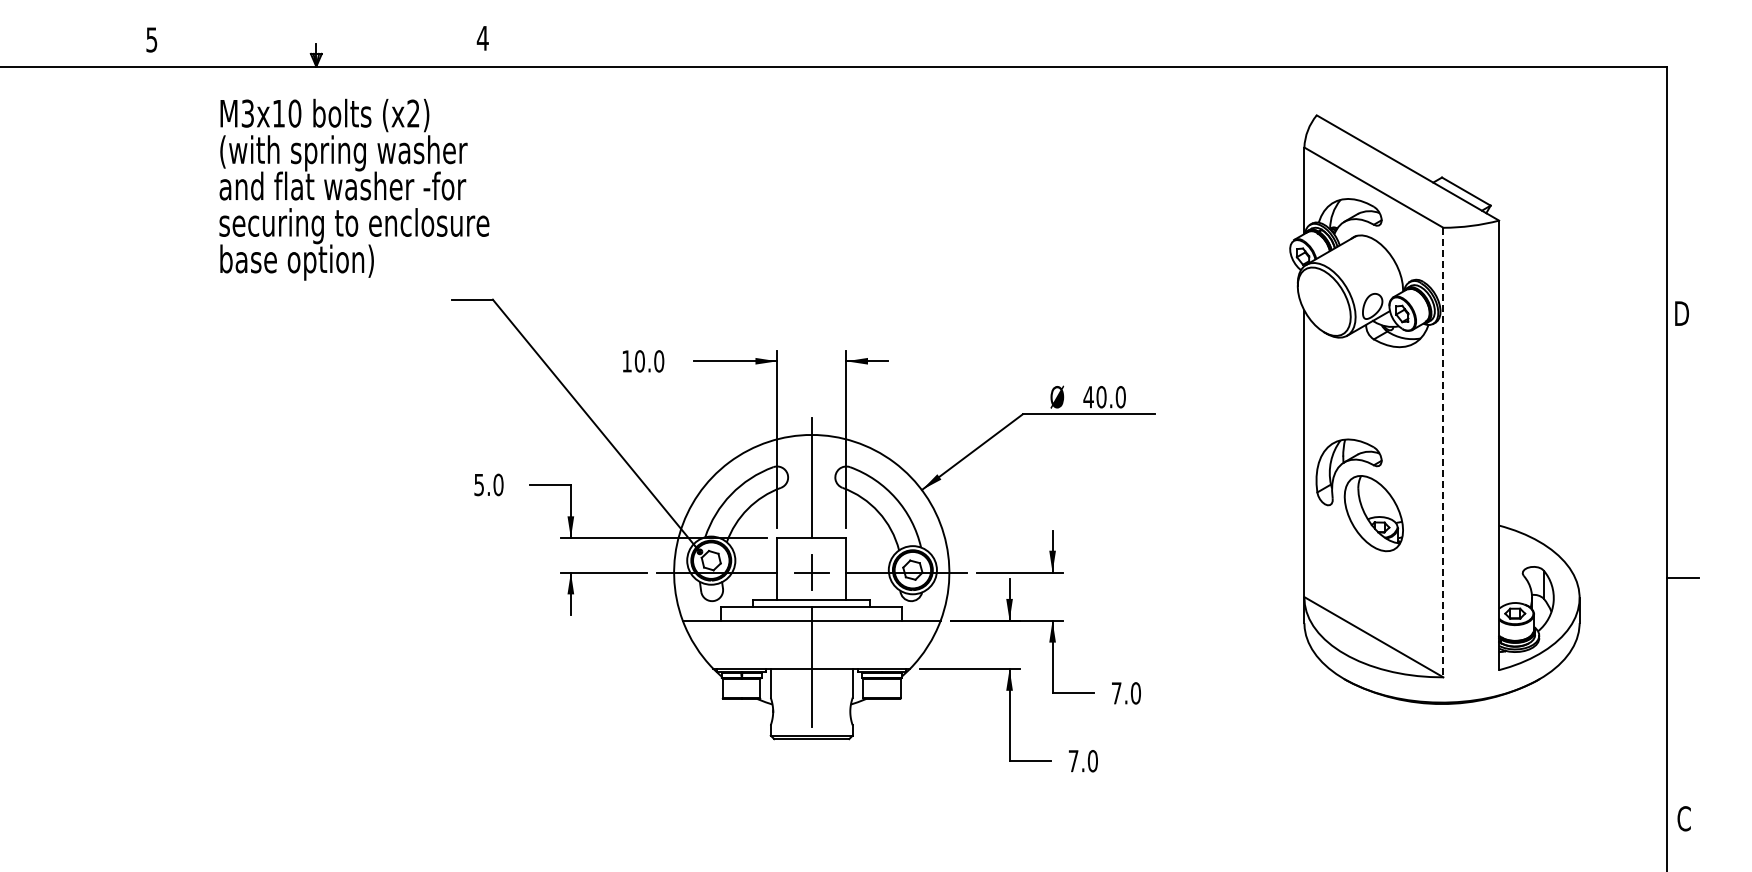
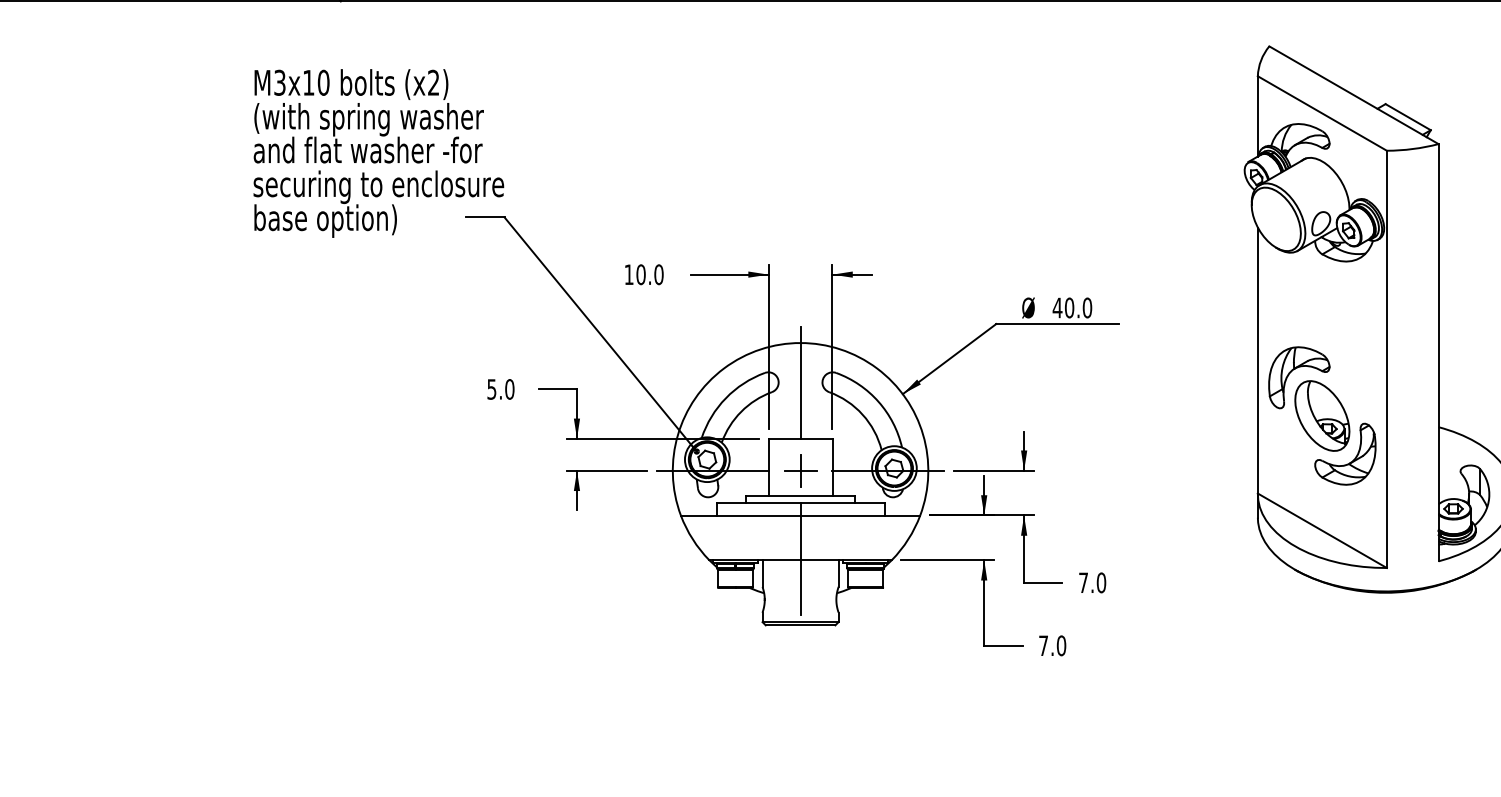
text: (354, 189) -> (378, 153), moved
line: (1443, 452) -> (1386, 359), dashed -> solid
part: (1404, 562) -> (1350, 461), added

